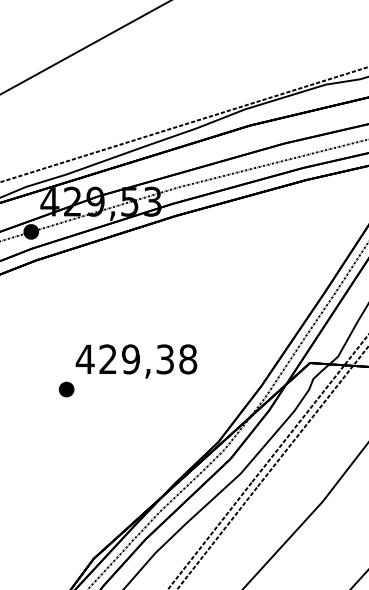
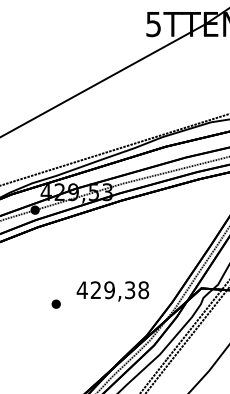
text: (135, 361) -> (112, 291), moved

